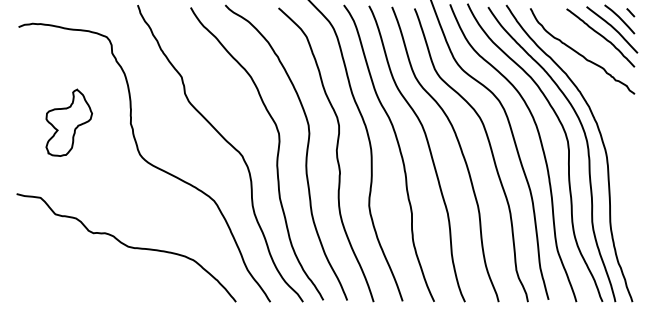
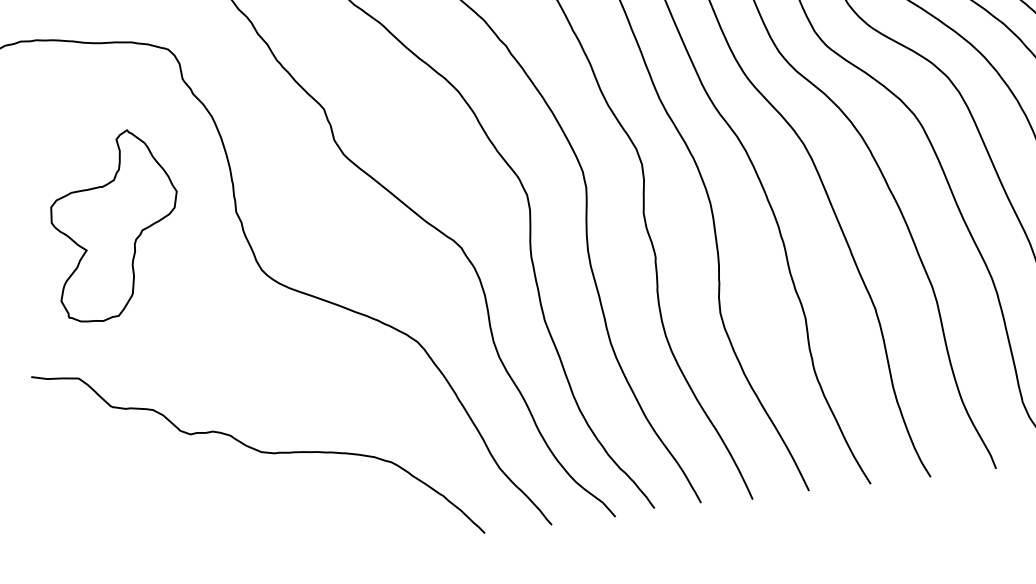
part: (68, 122) -> (114, 225), size x1.43

